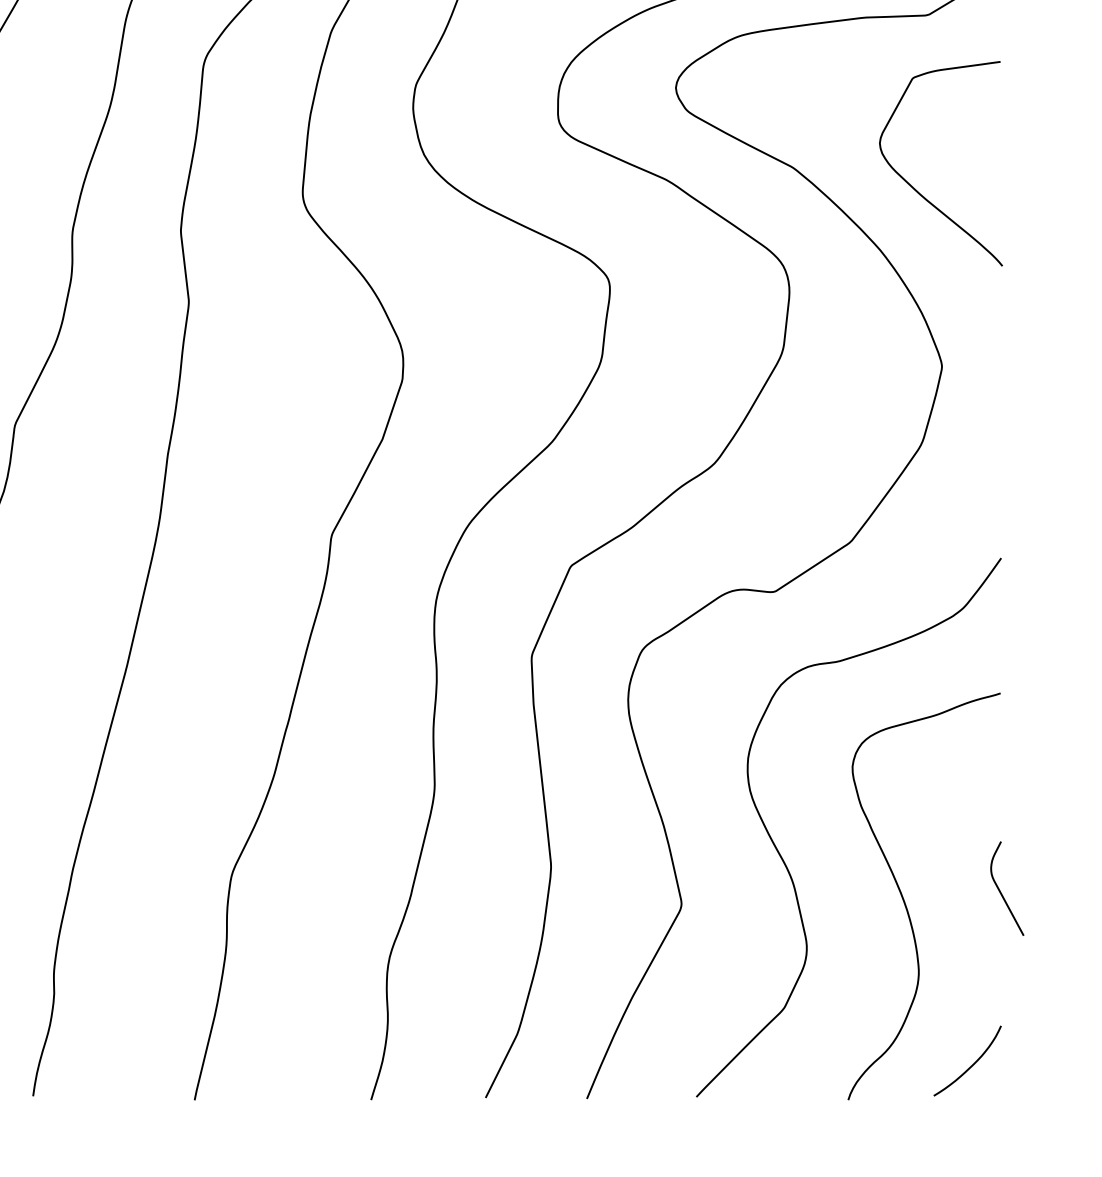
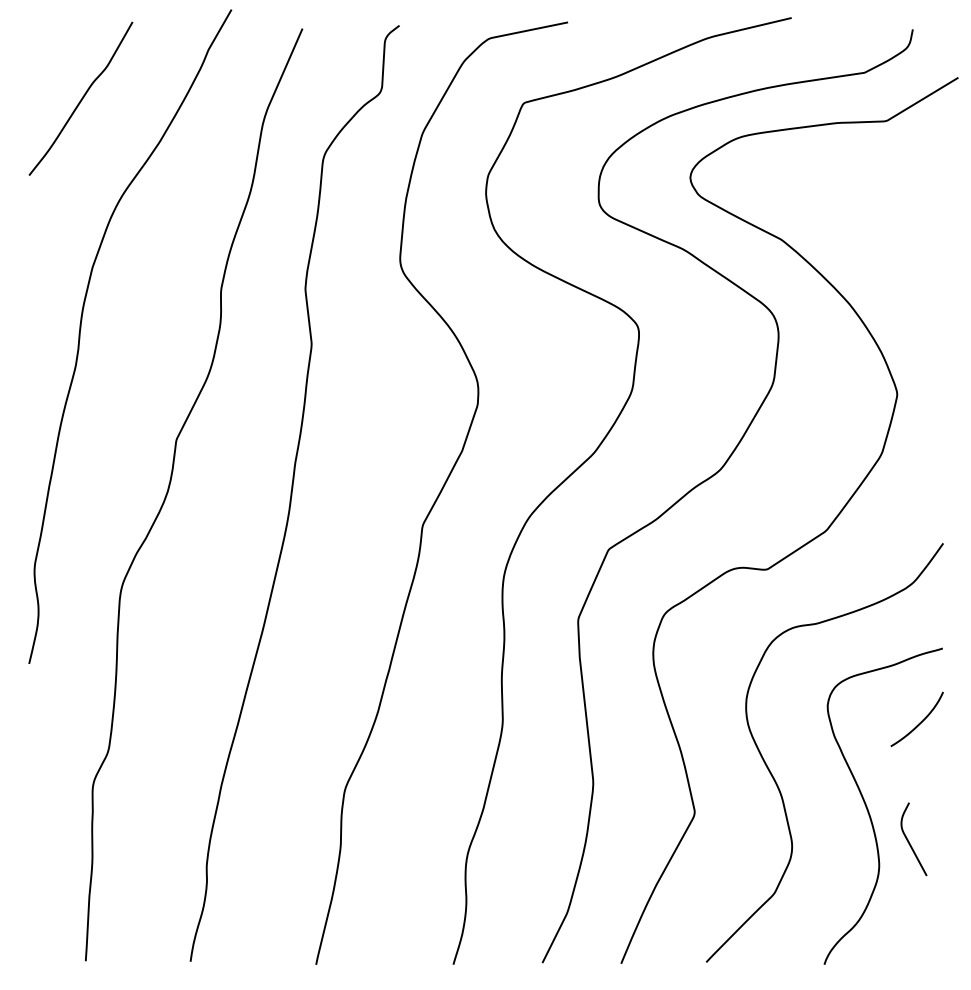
curve: (915, 187) -> (876, 255), removed
curve: (1001, 891) -> (909, 841), moved
curve: (971, 1063) -> (920, 721), moved

